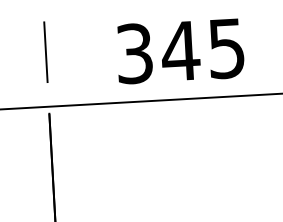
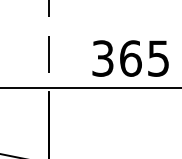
text: (180, 51) -> (130, 58), 345 -> 365

